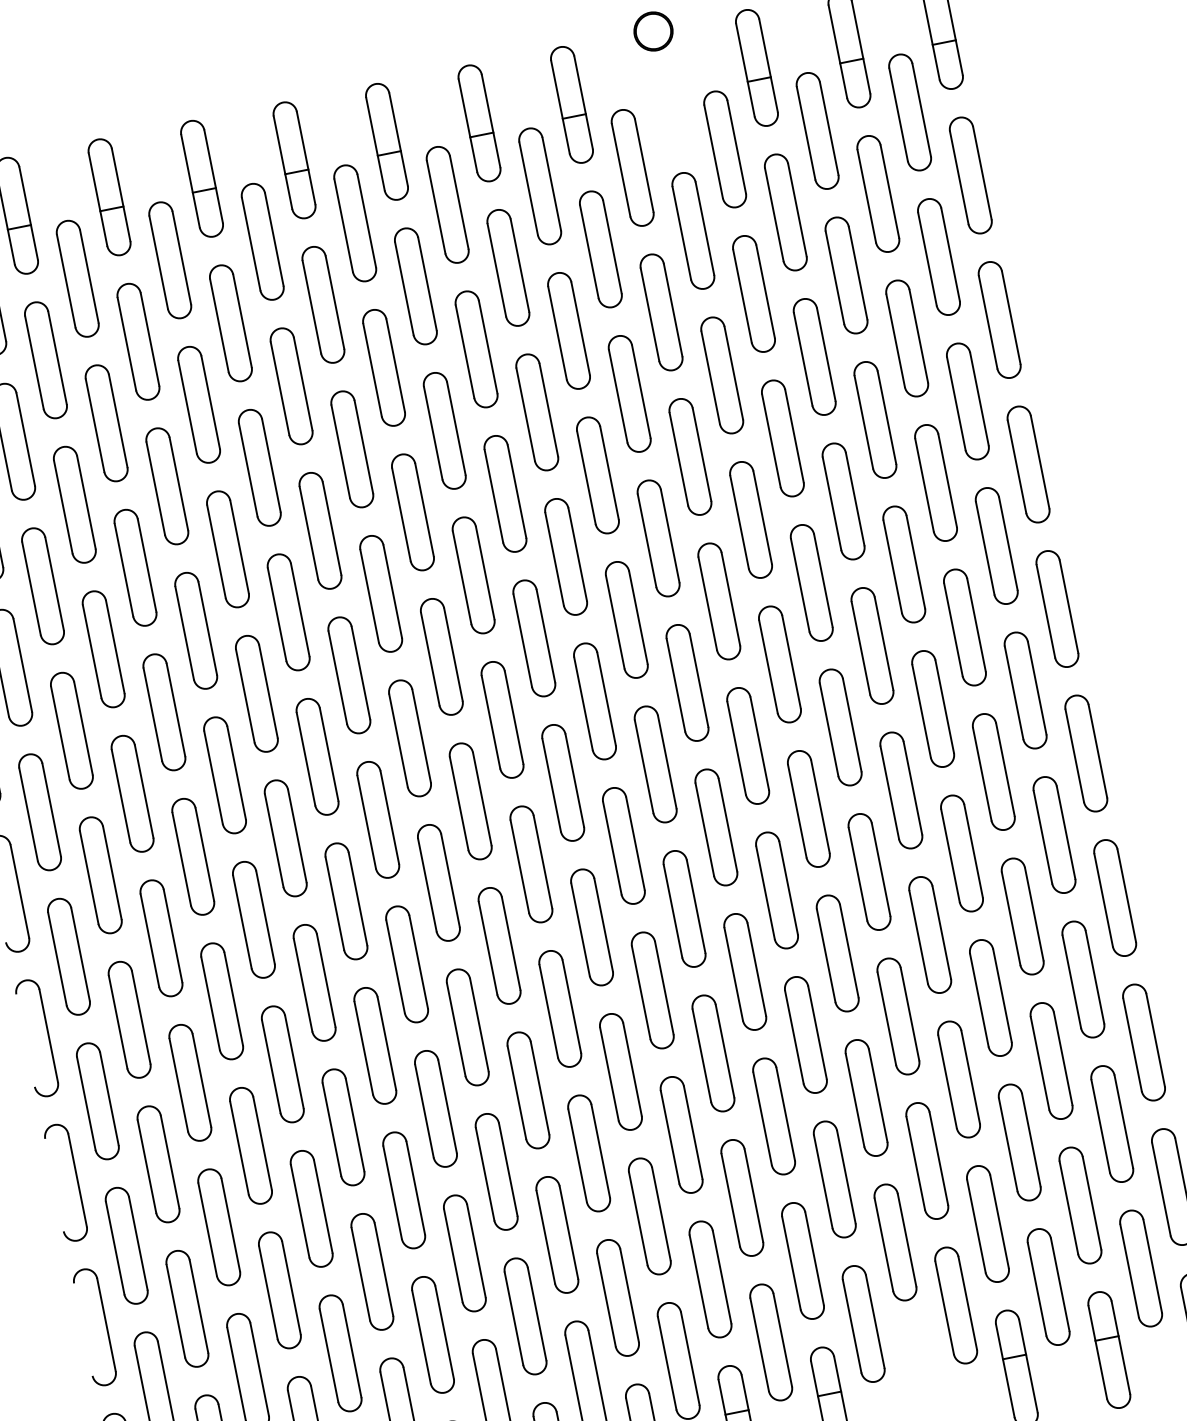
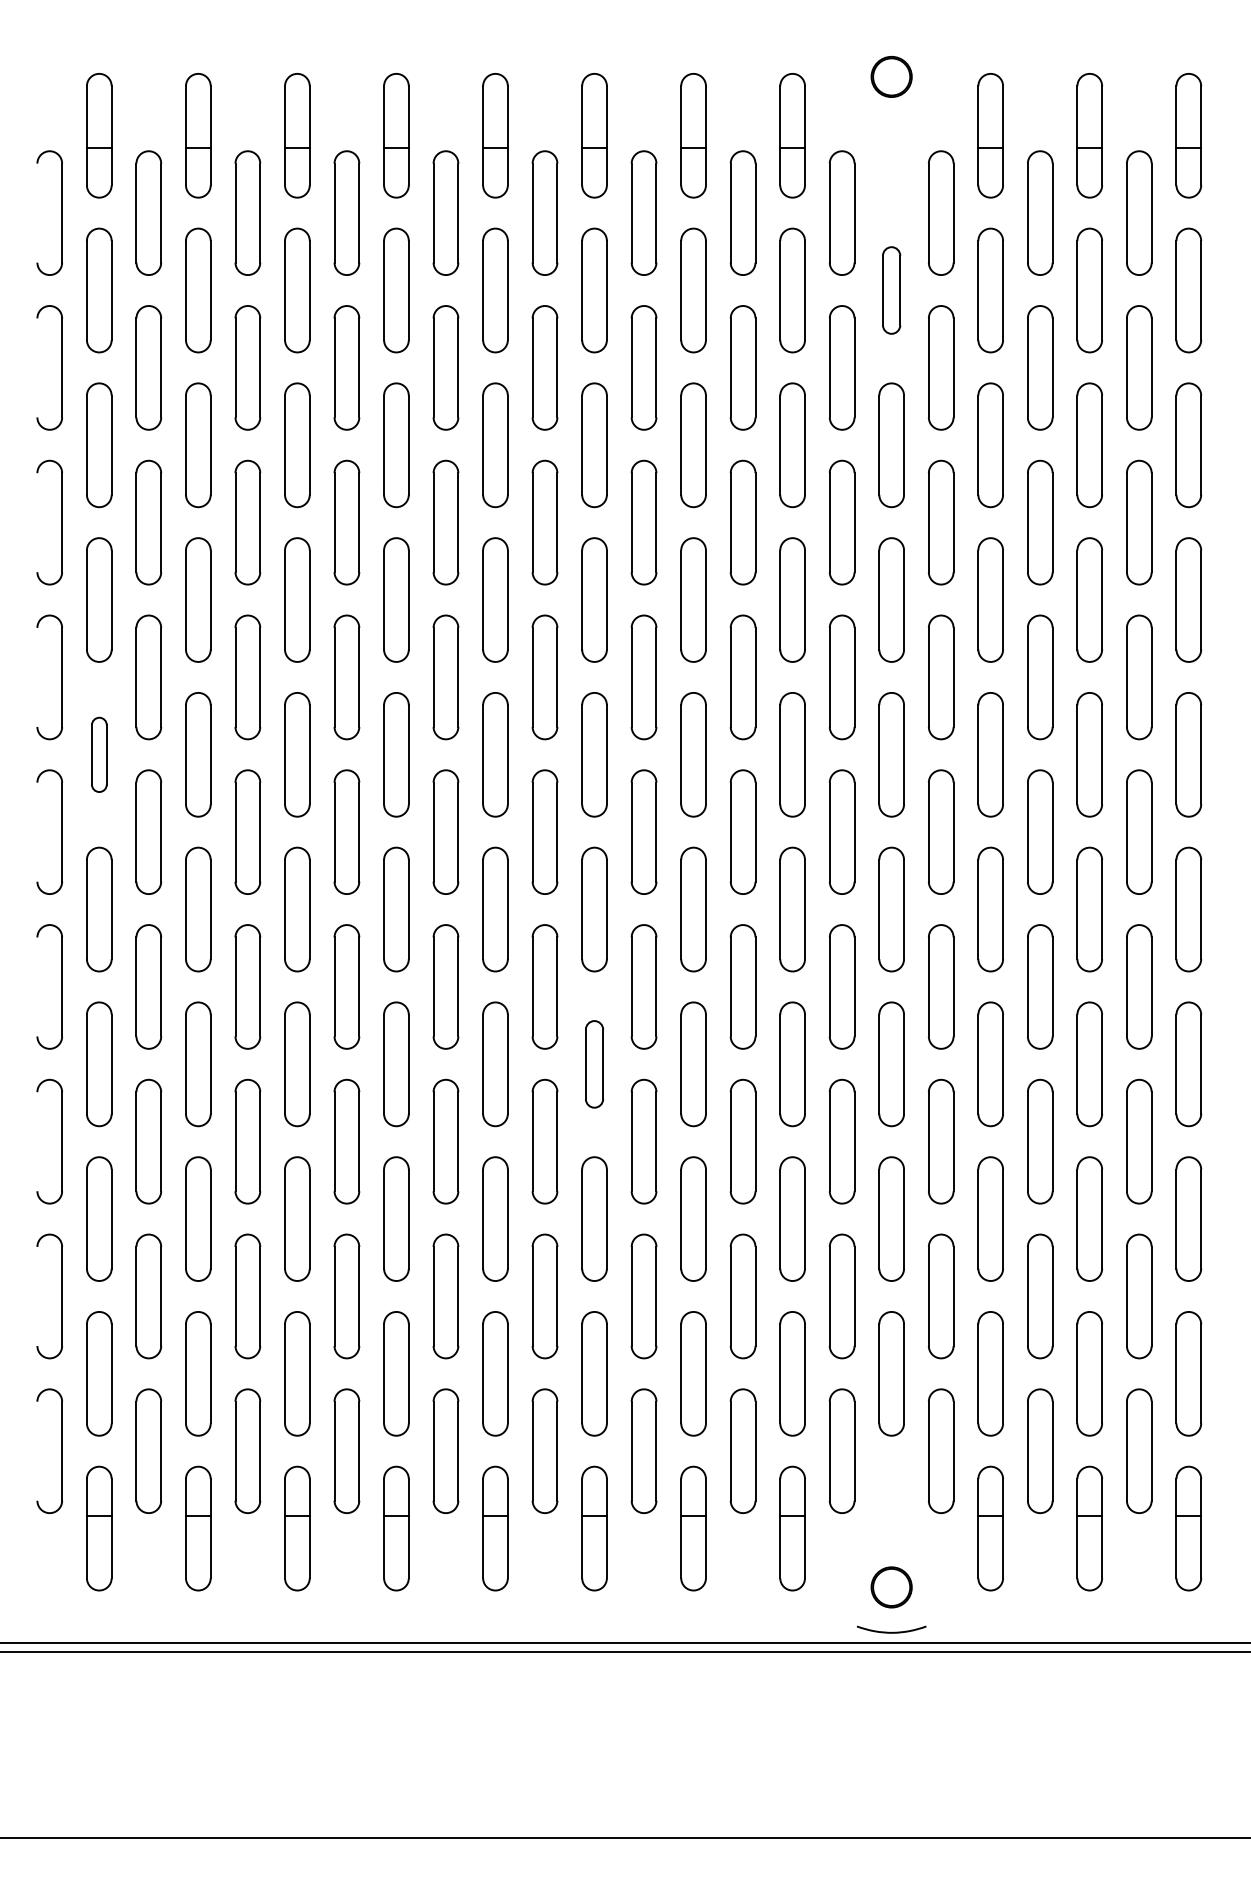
part: (693, 230) -> (891, 290), size x0.7
part: (40, 811) -> (99, 754), size x0.6
part: (560, 1009) -> (594, 1064), size x0.7

